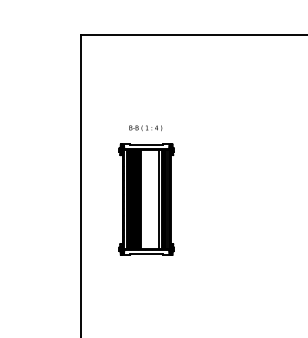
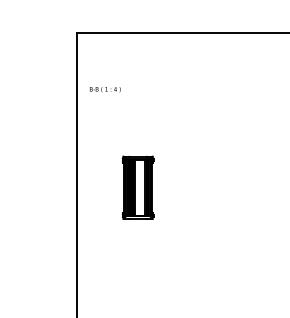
text: (145, 127) -> (105, 88), moved
part: (146, 199) -> (137, 187), size x0.6

